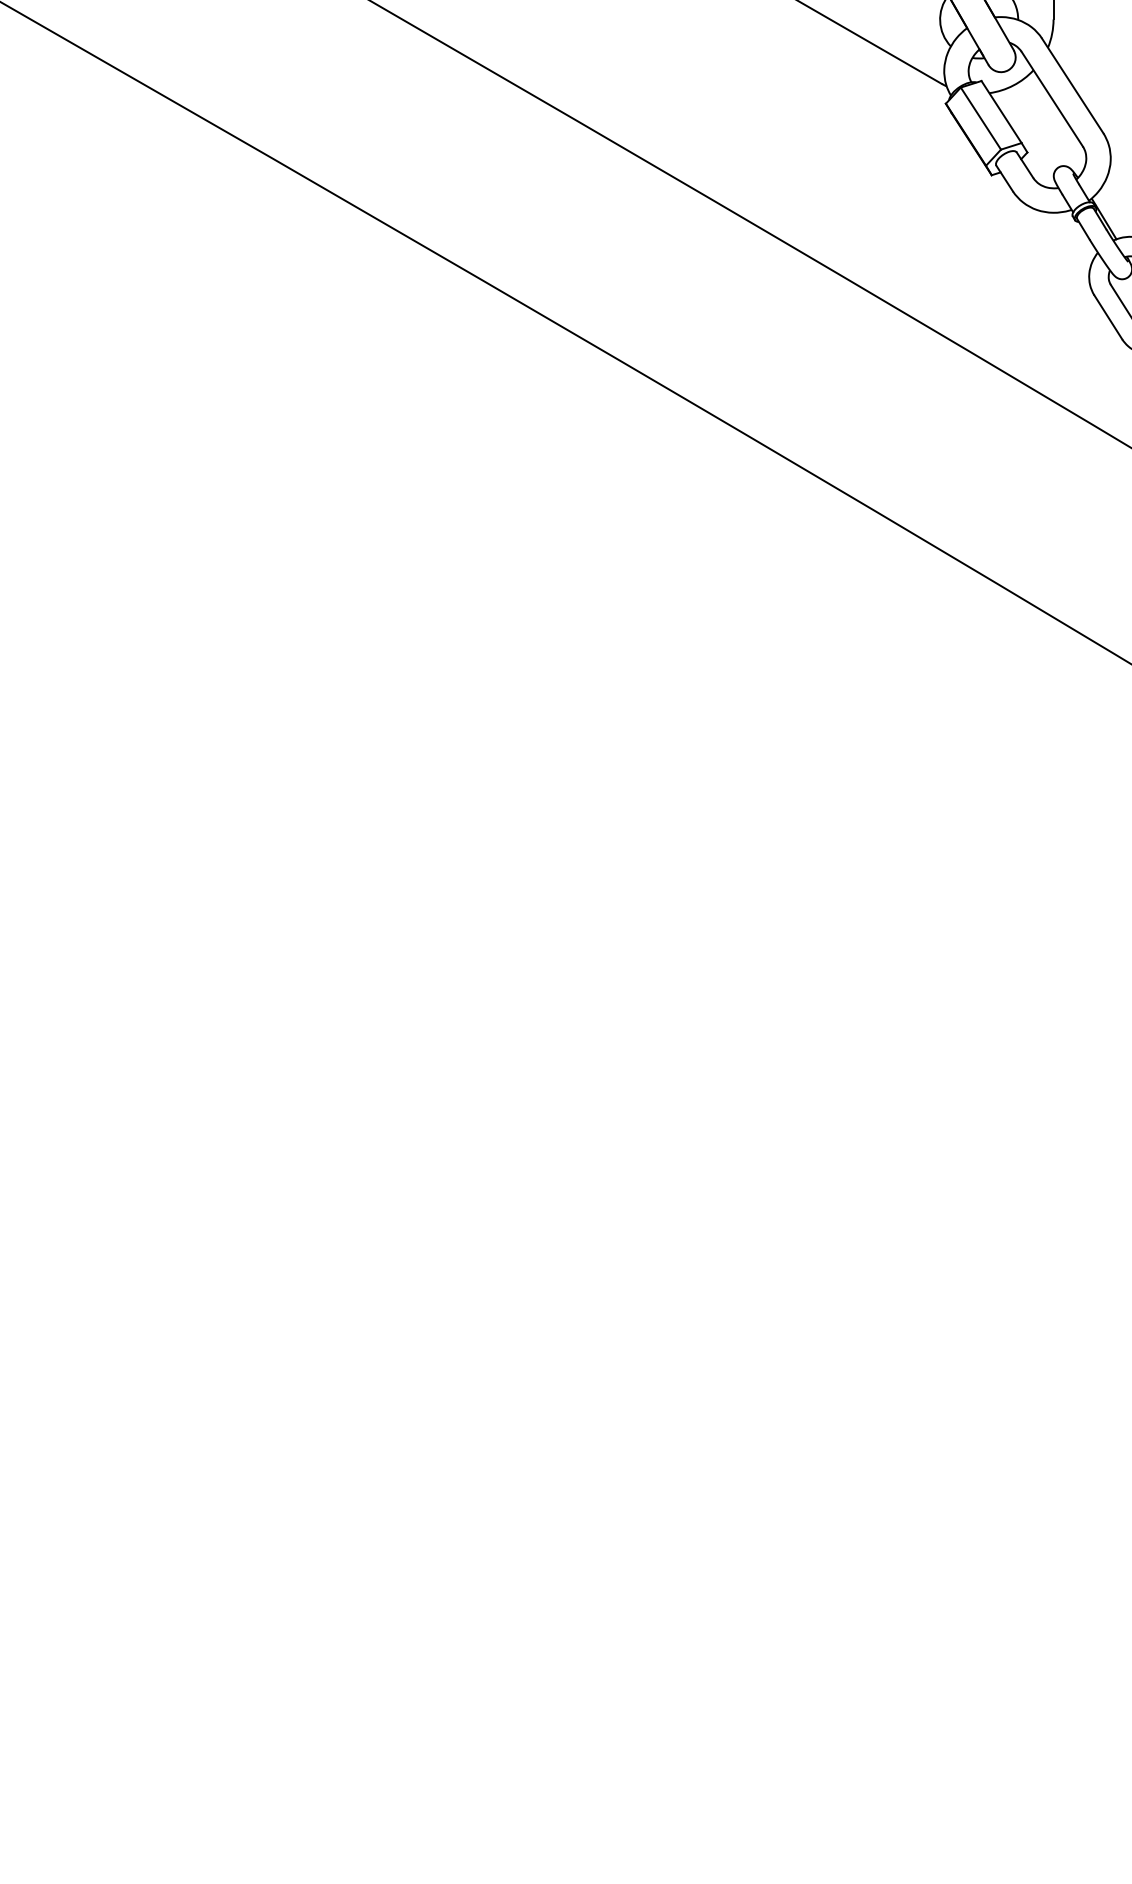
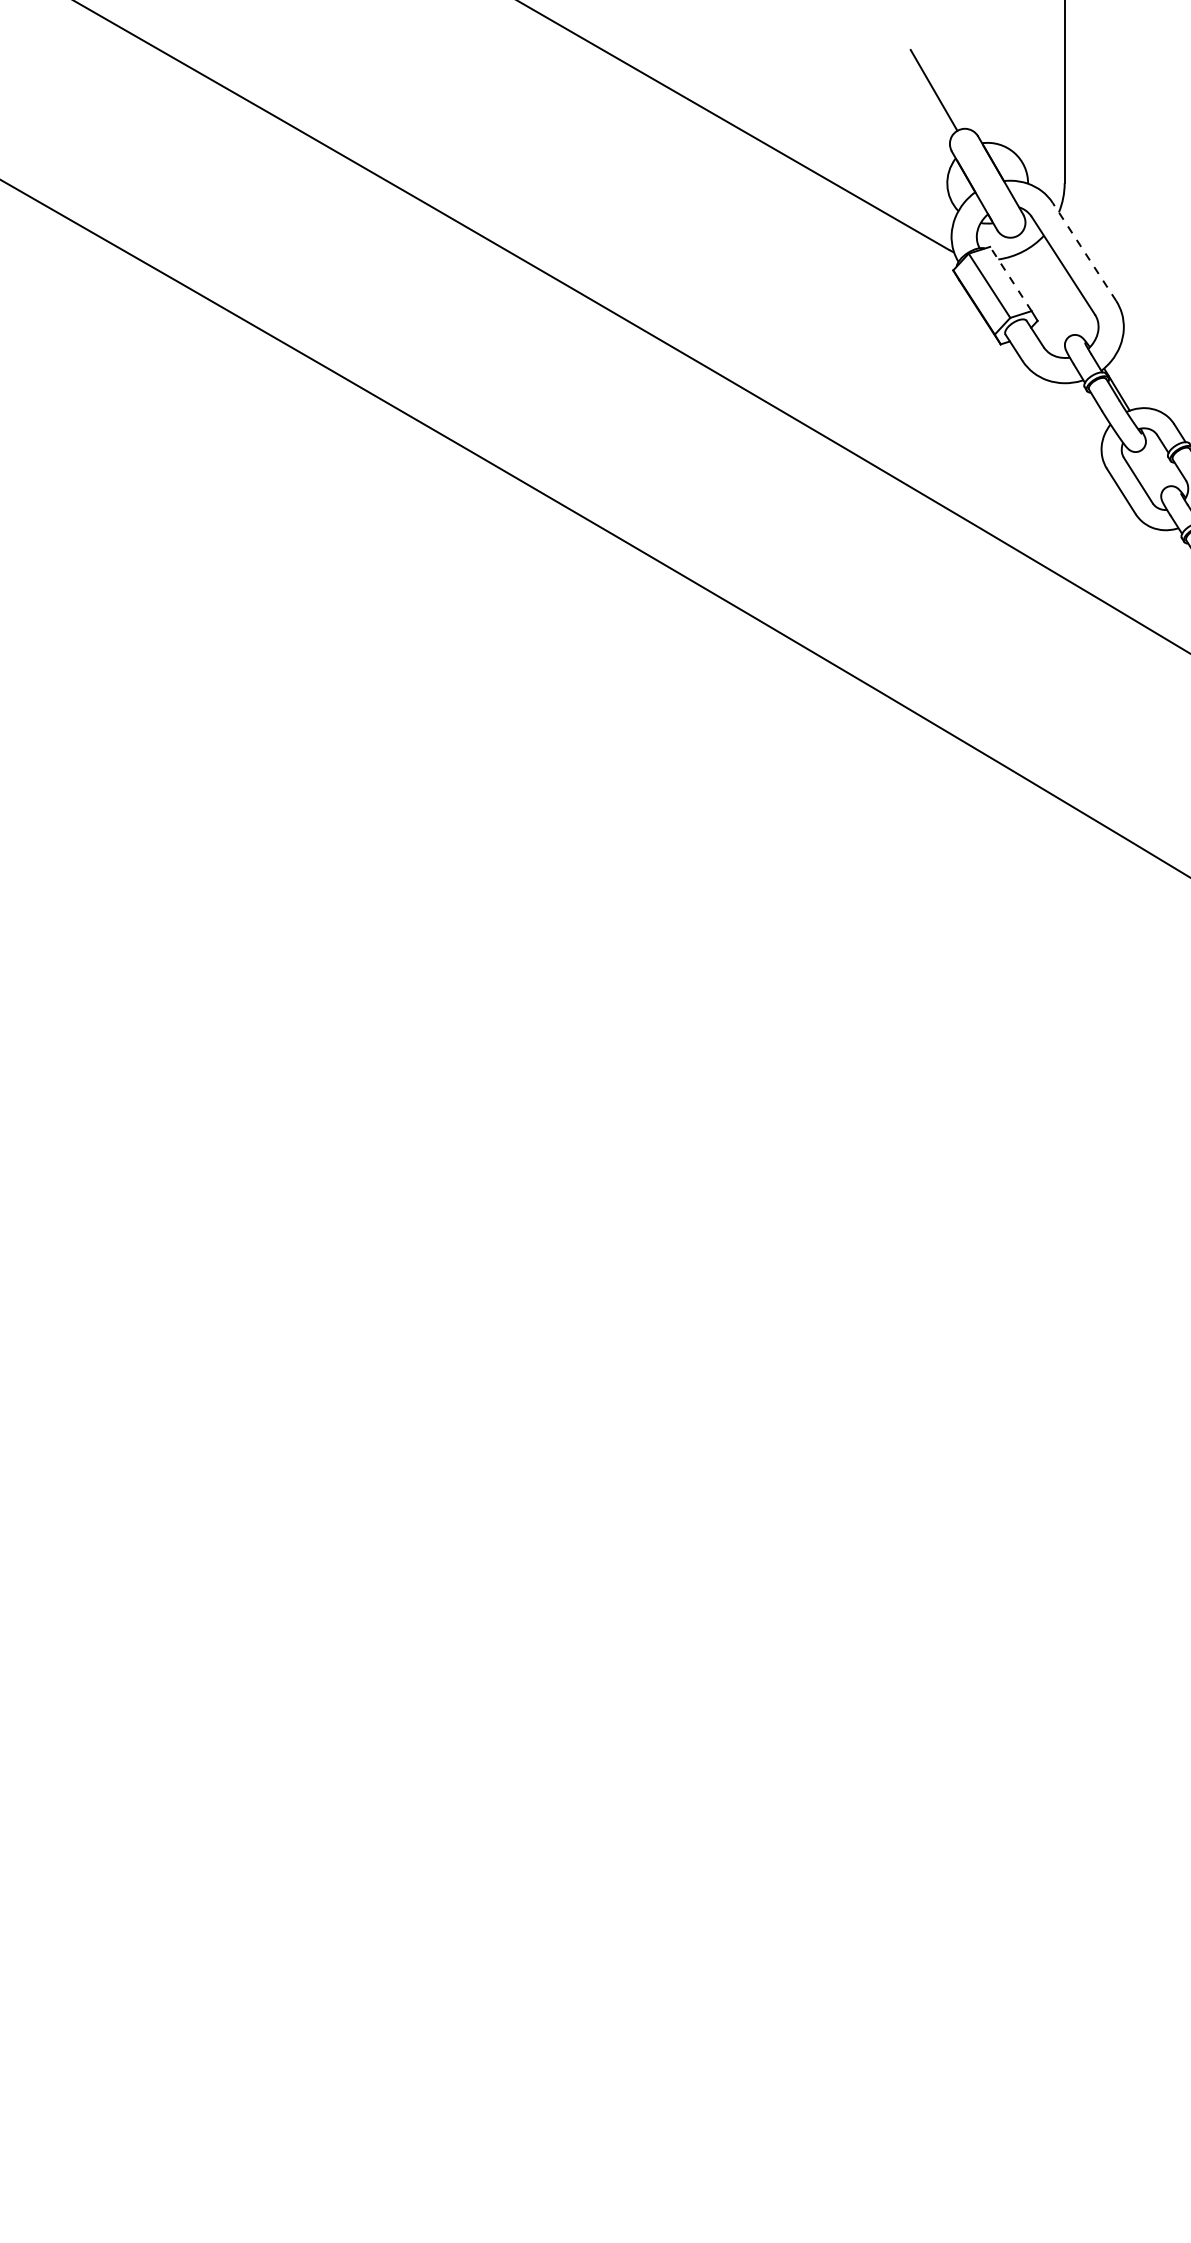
line: (1072, 85) -> (1084, 251), solid -> dashed
line: (1001, 111) -> (1010, 278), solid -> dashed

